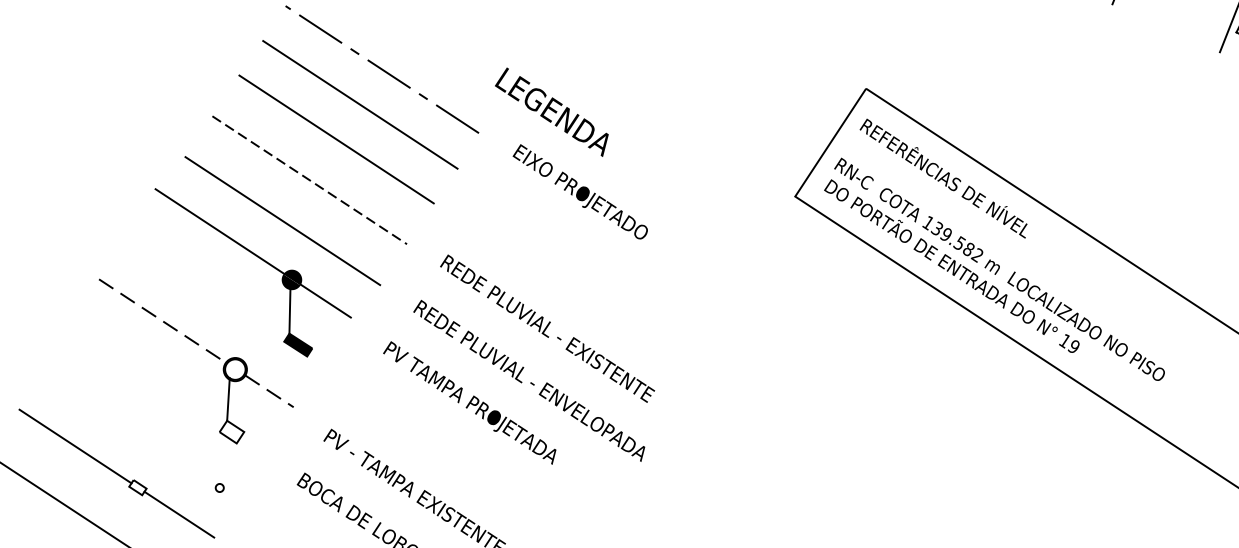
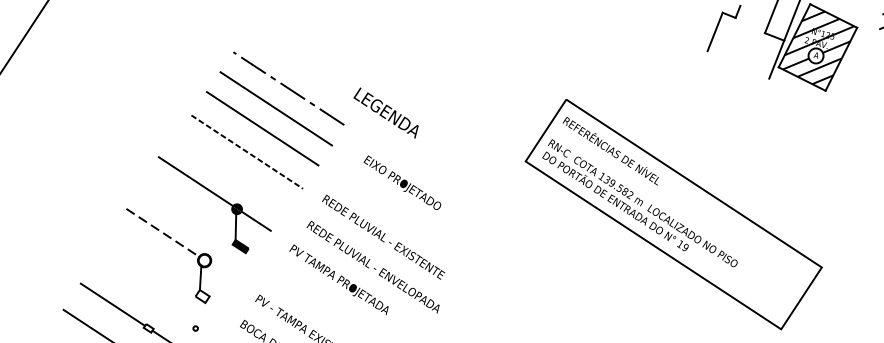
text: (580, 191) -> (402, 182), moved
line: (282, 221) -> (231, 175), removed
line: (270, 391) -> (224, 273), removed

